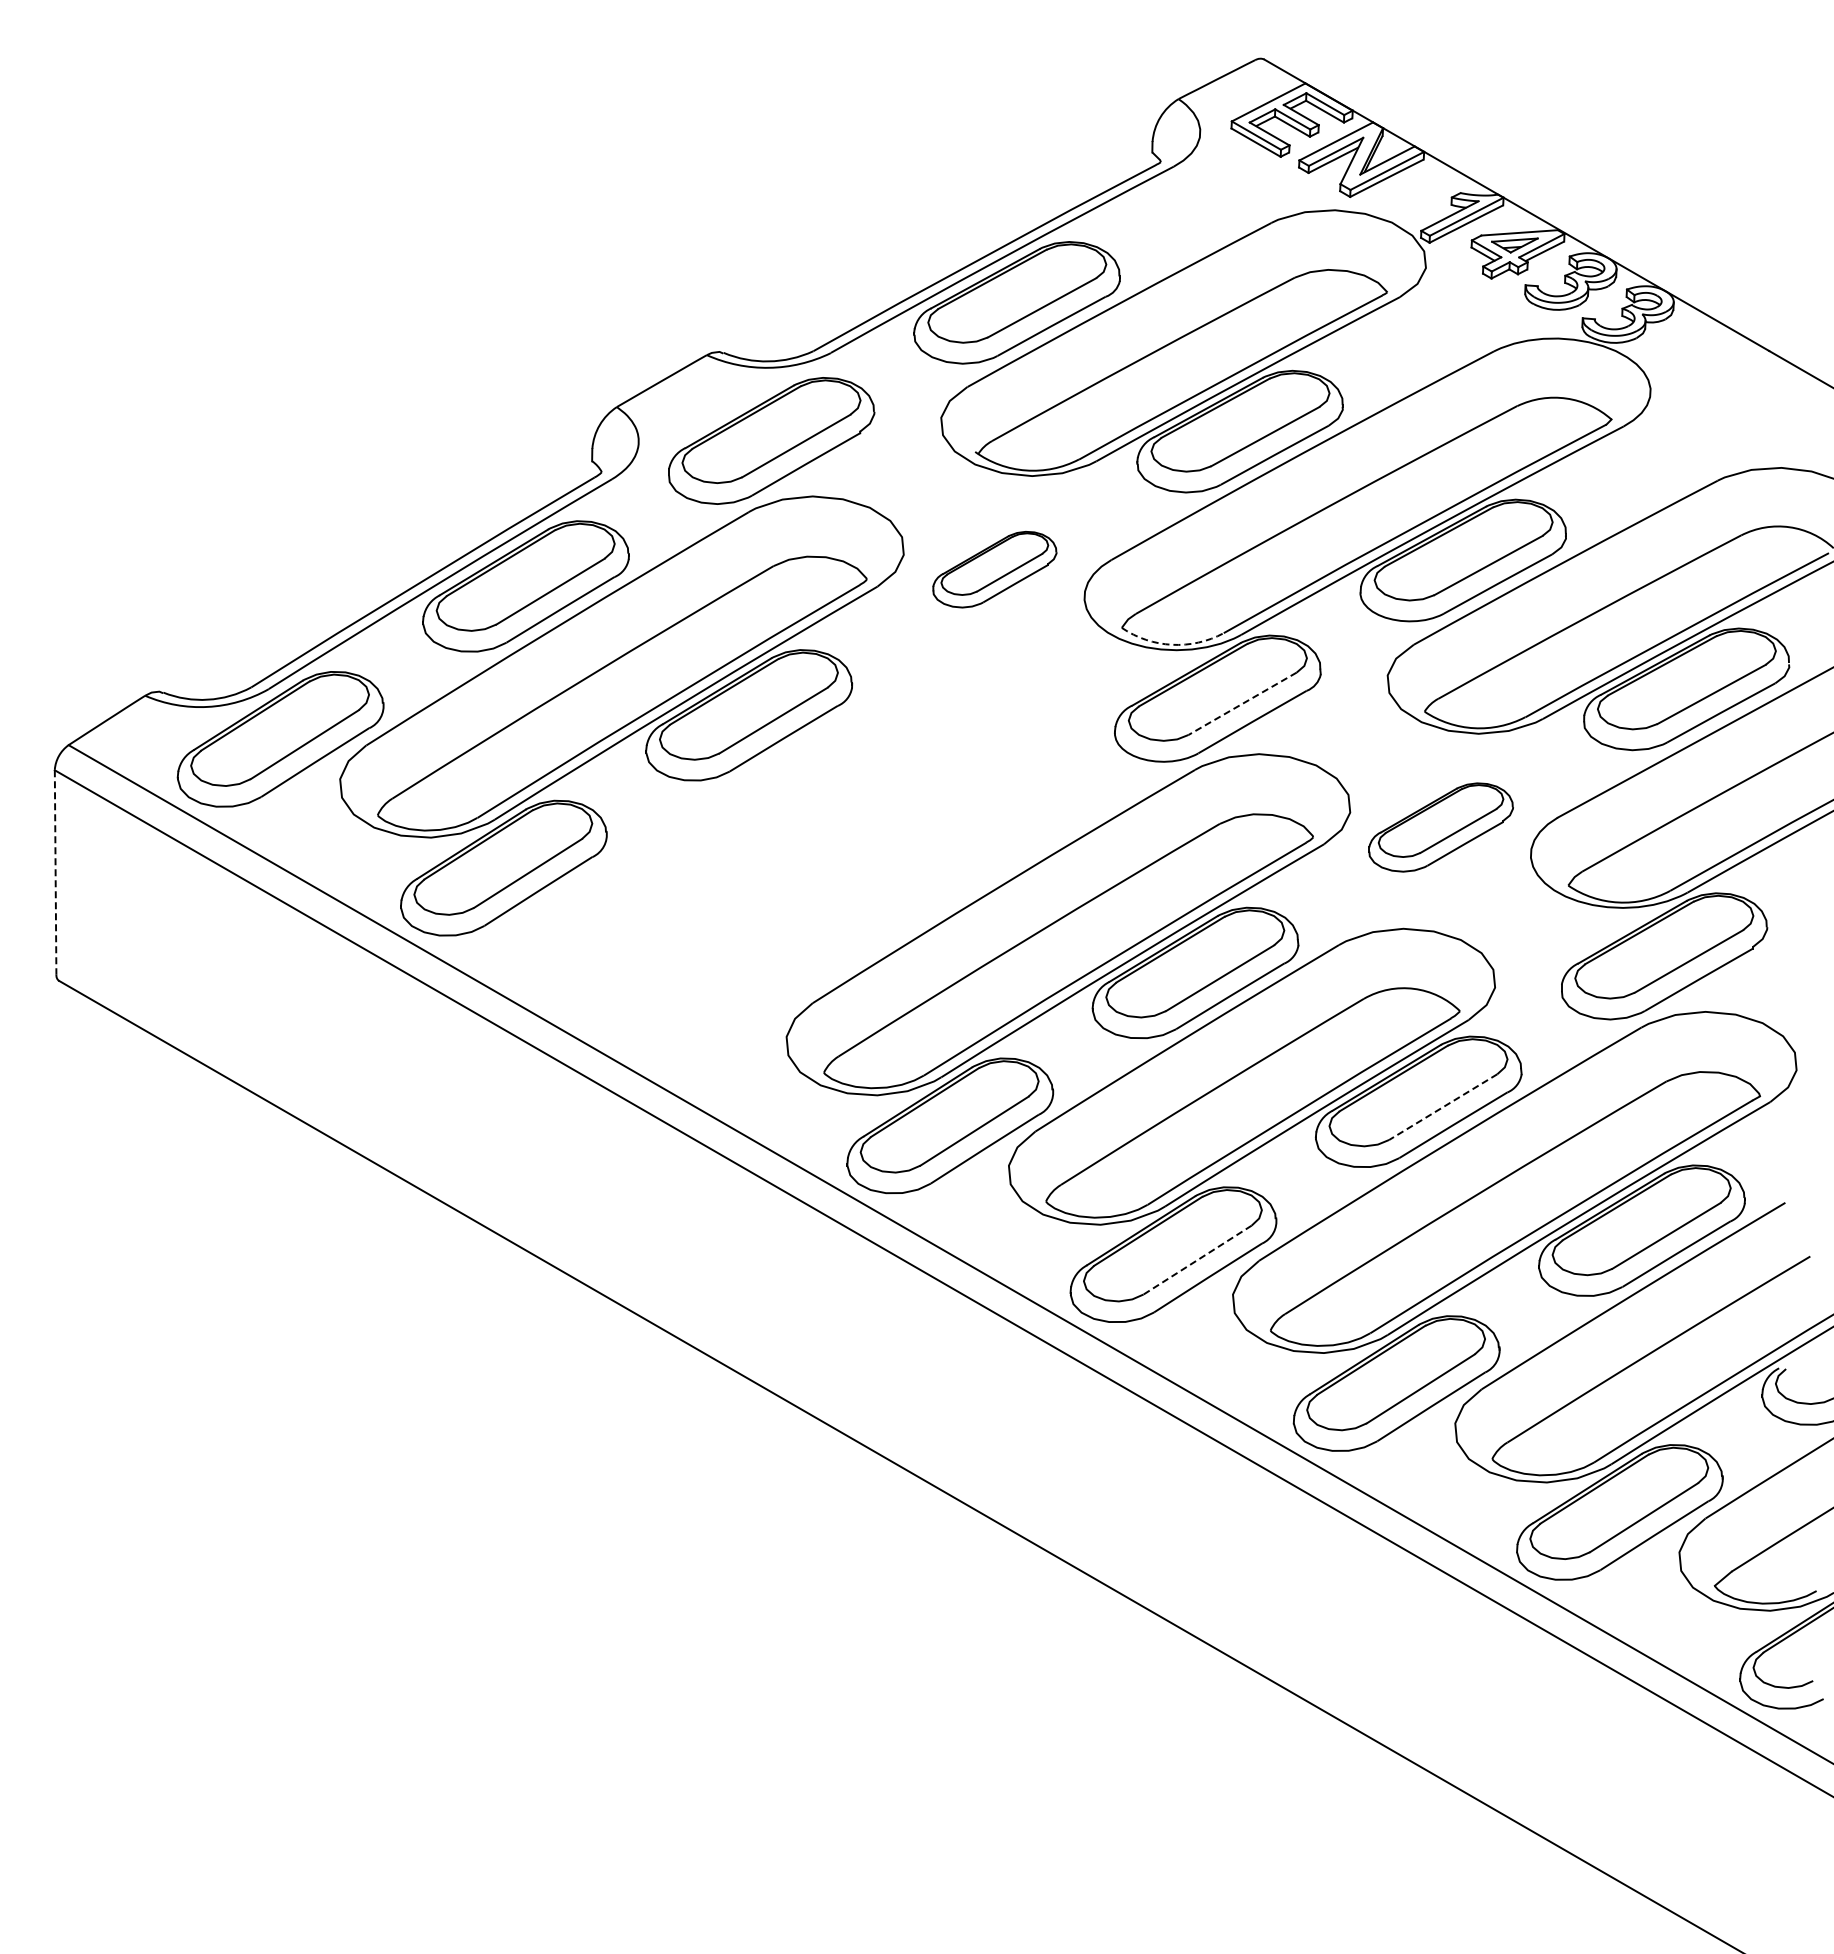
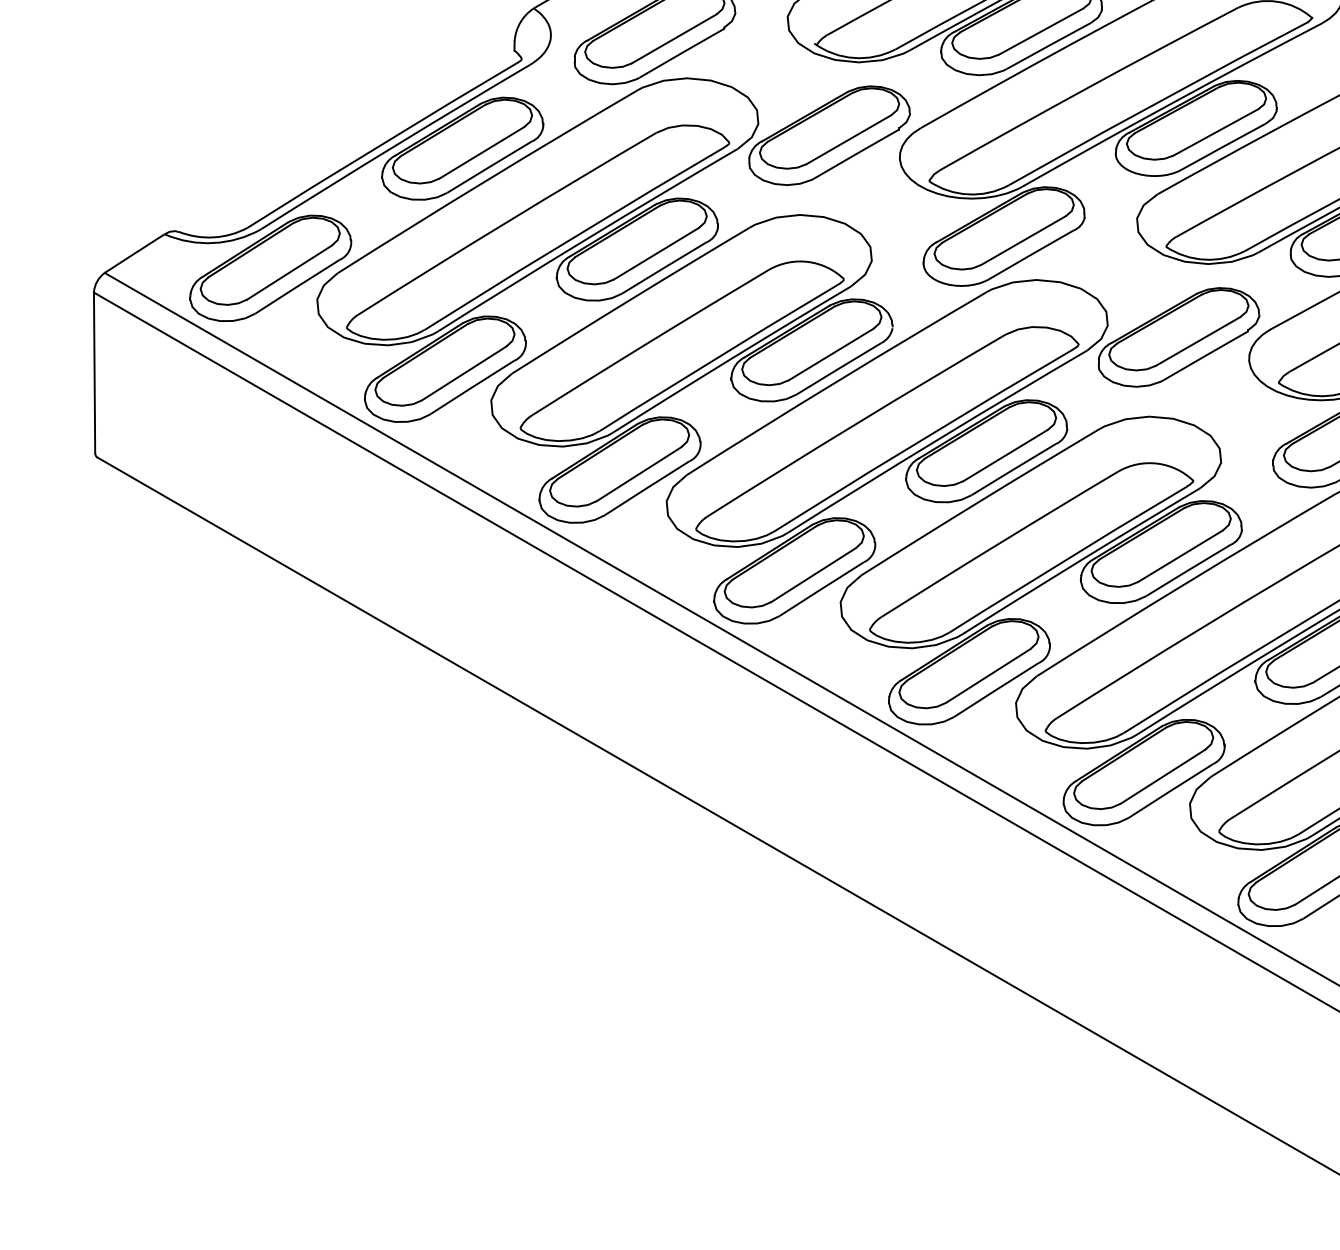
part: (994, 569) -> (829, 135), size x1.67
arc: (1172, 644) -> (968, 194), dashed -> solid
line: (1242, 704) -> (1023, 241), dashed -> solid
part: (1440, 827) -> (1178, 337), size x1.43
part: (818, 867) -> (691, 368), added
line: (55, 873) -> (94, 373), dashed -> solid
line: (1442, 1107) -> (1179, 556), dashed -> solid
line: (1197, 1260) -> (988, 676), dashed -> solid

